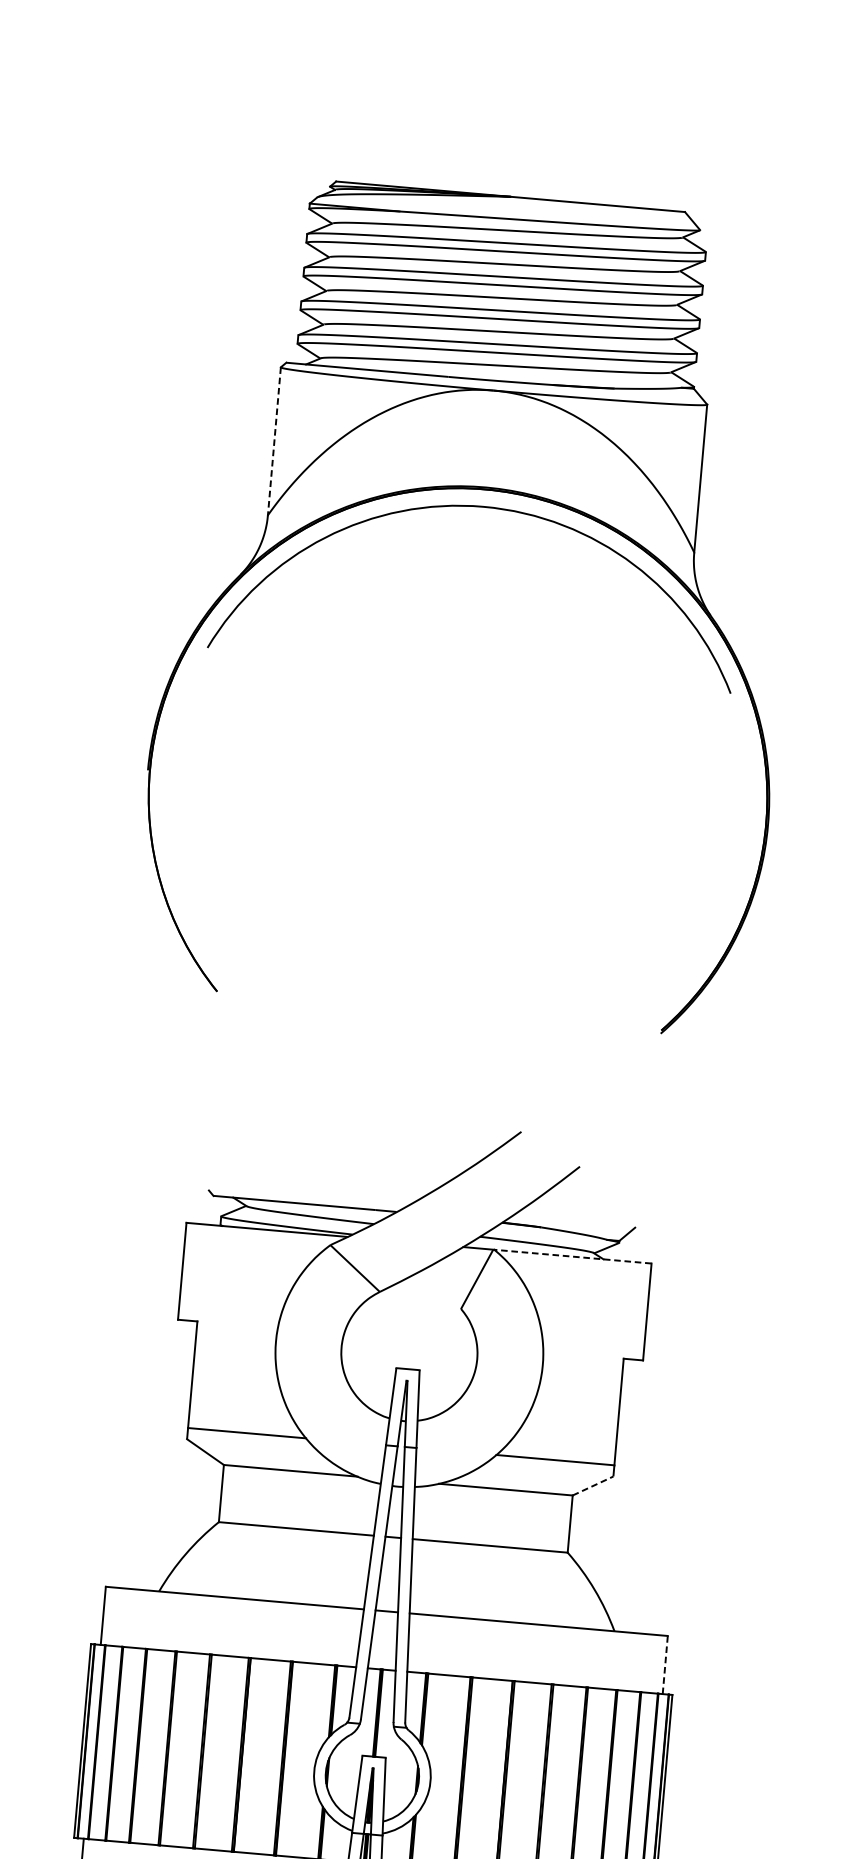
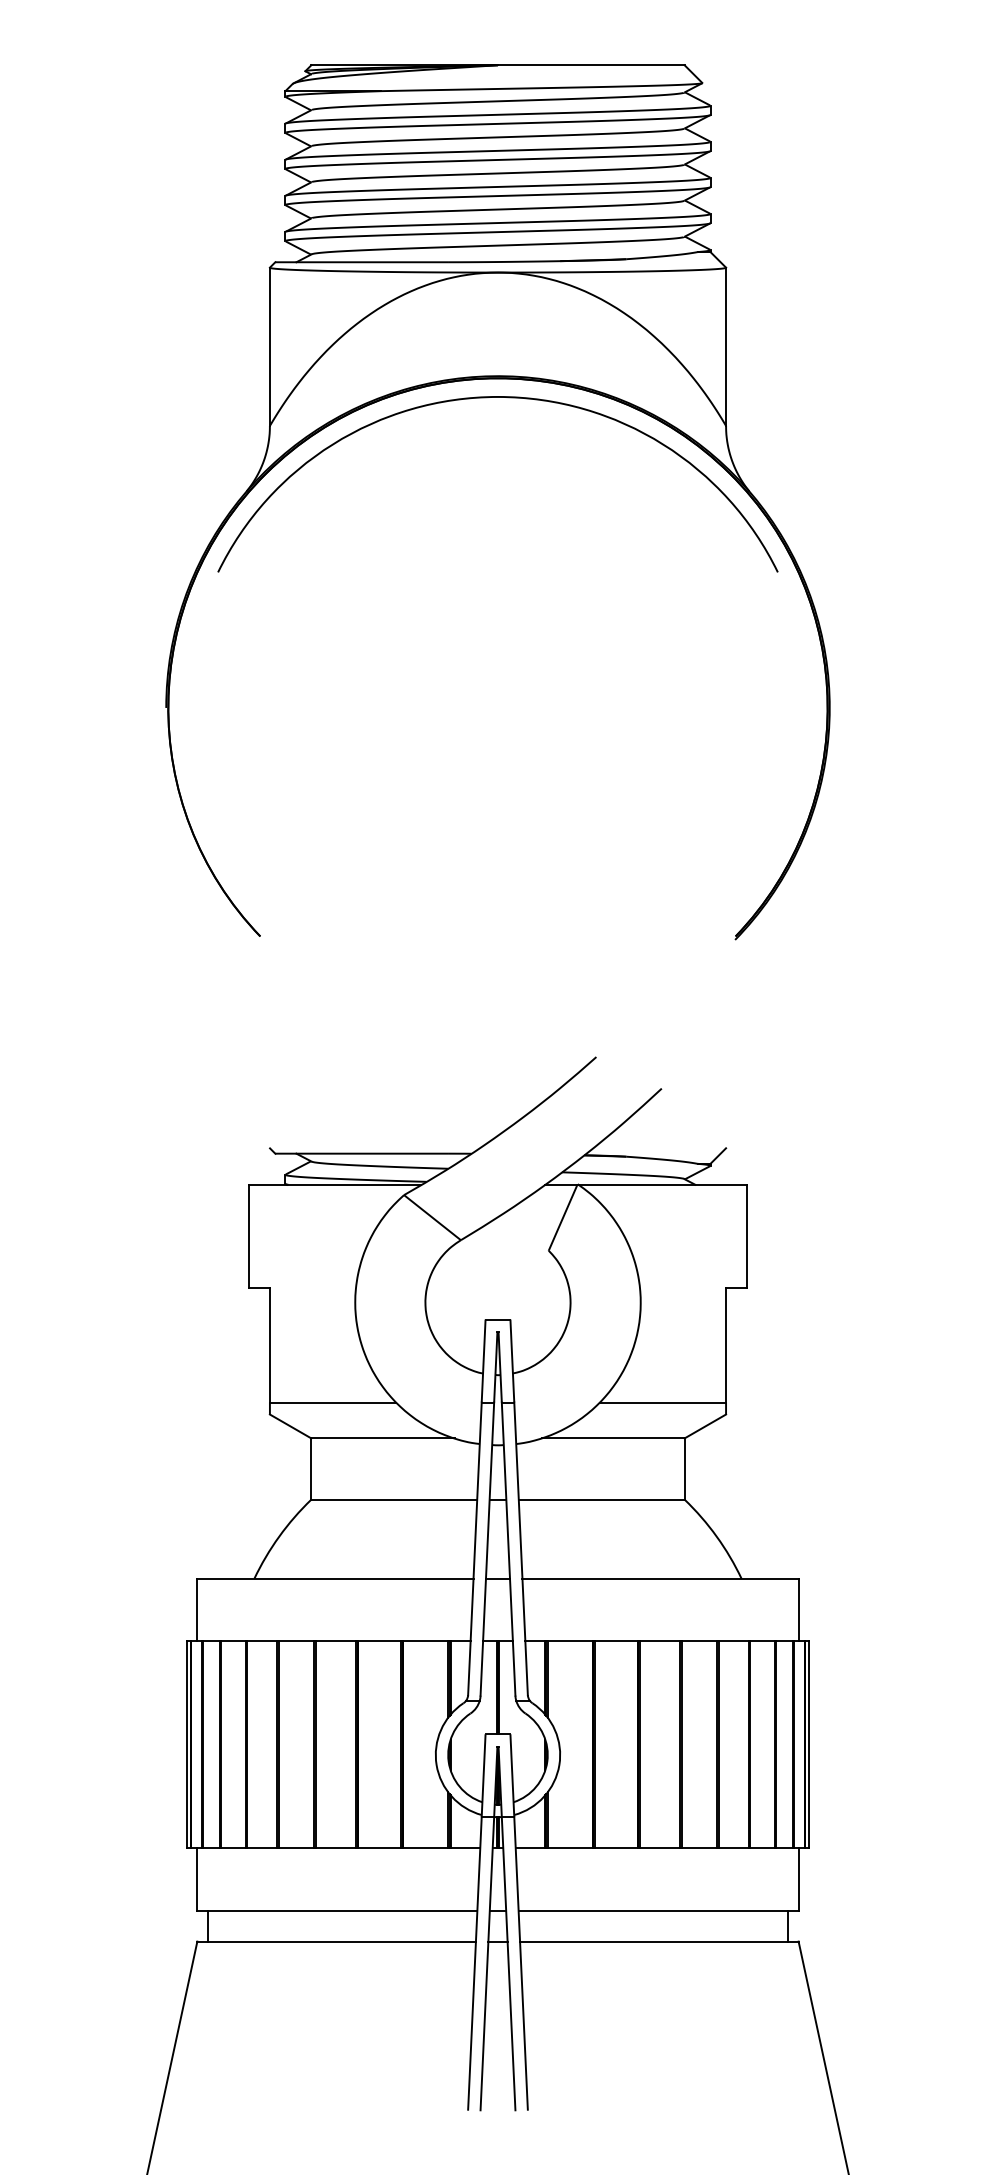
line: (273, 441) -> (269, 347), dashed -> solid
line: (572, 1256) -> (662, 1184), dashed -> solid
line: (593, 1486) -> (705, 1426), dashed -> solid
line: (665, 1664) -> (798, 1609), dashed -> solid

